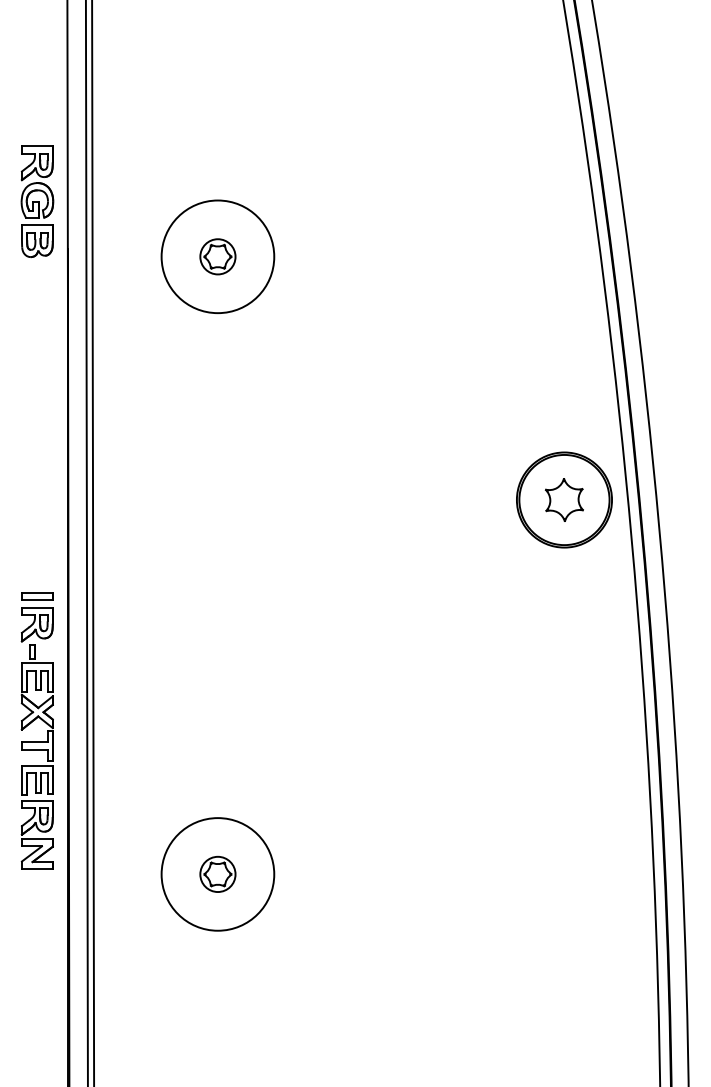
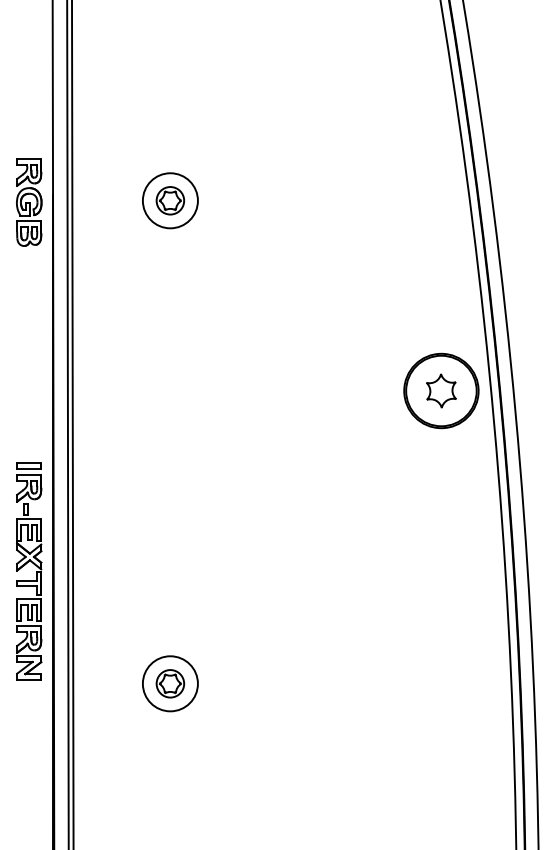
part: (37, 201) -> (29, 202), moved
circle: (216, 256) -> (169, 200), size x0.62
circle: (216, 874) -> (169, 683), size x0.62

